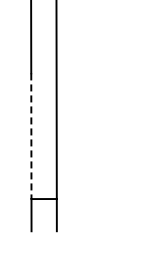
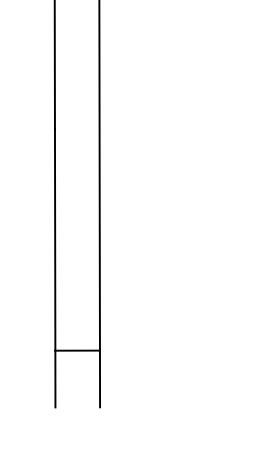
line: (31, 136) -> (55, 240), dashed -> solid

